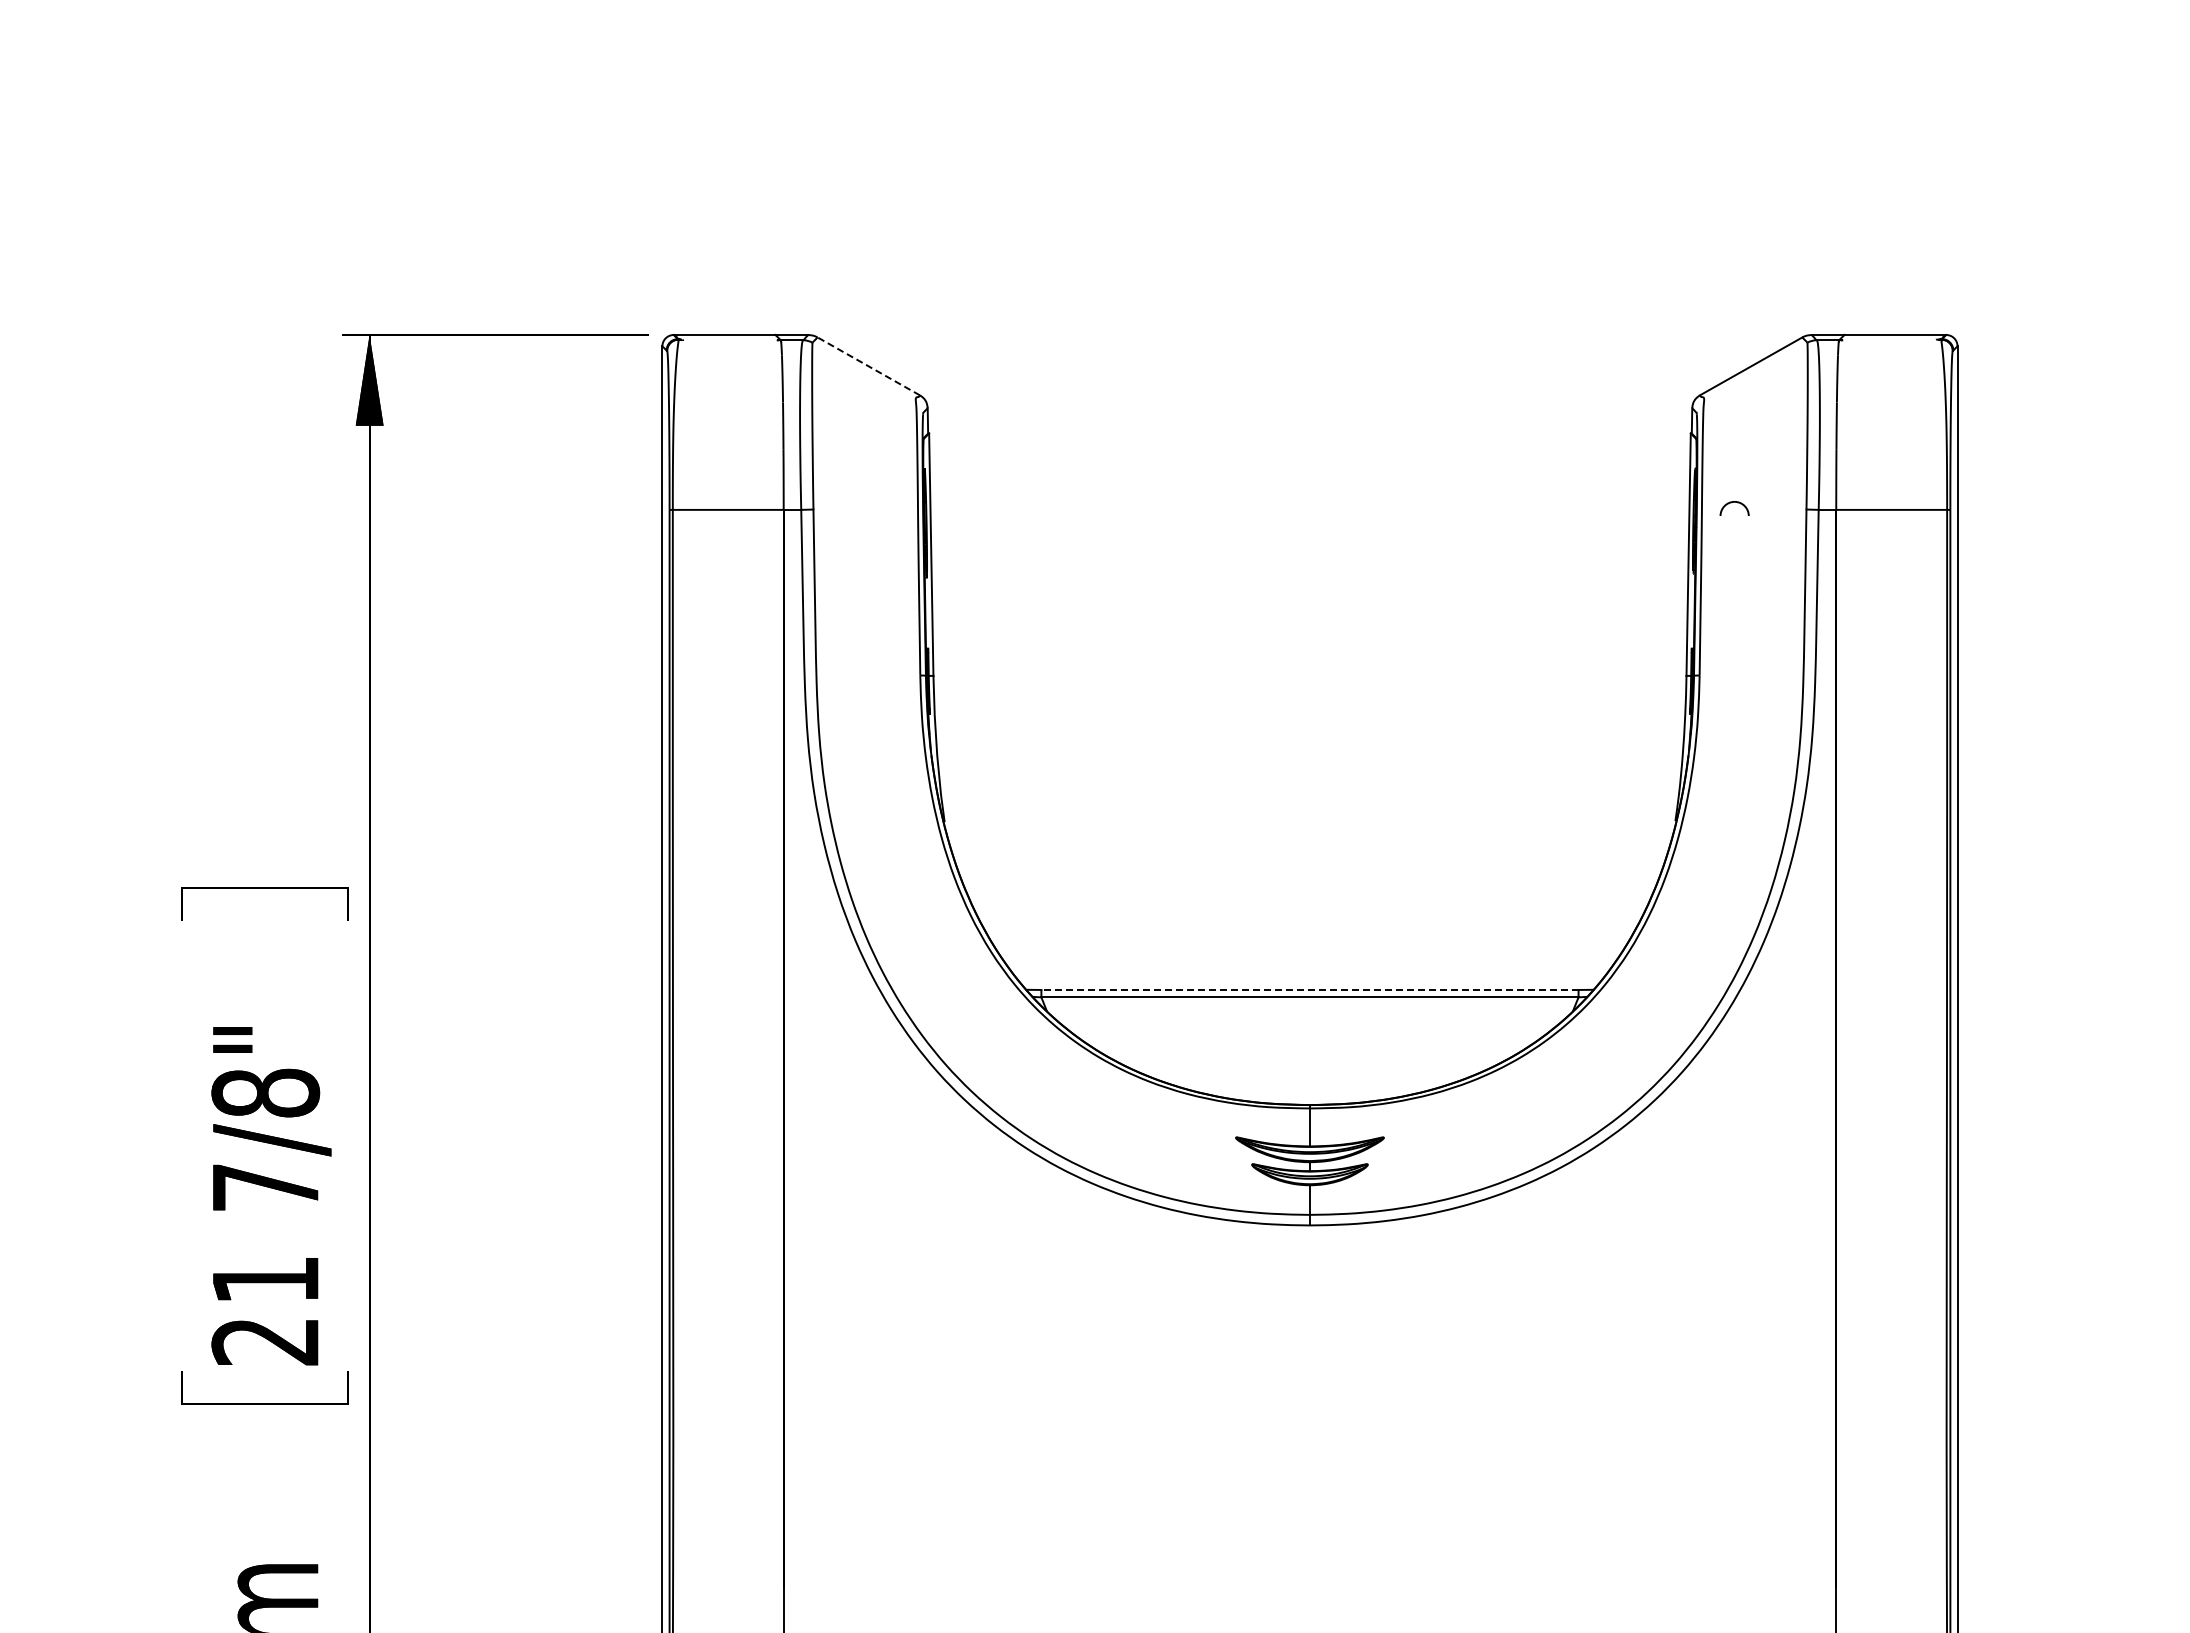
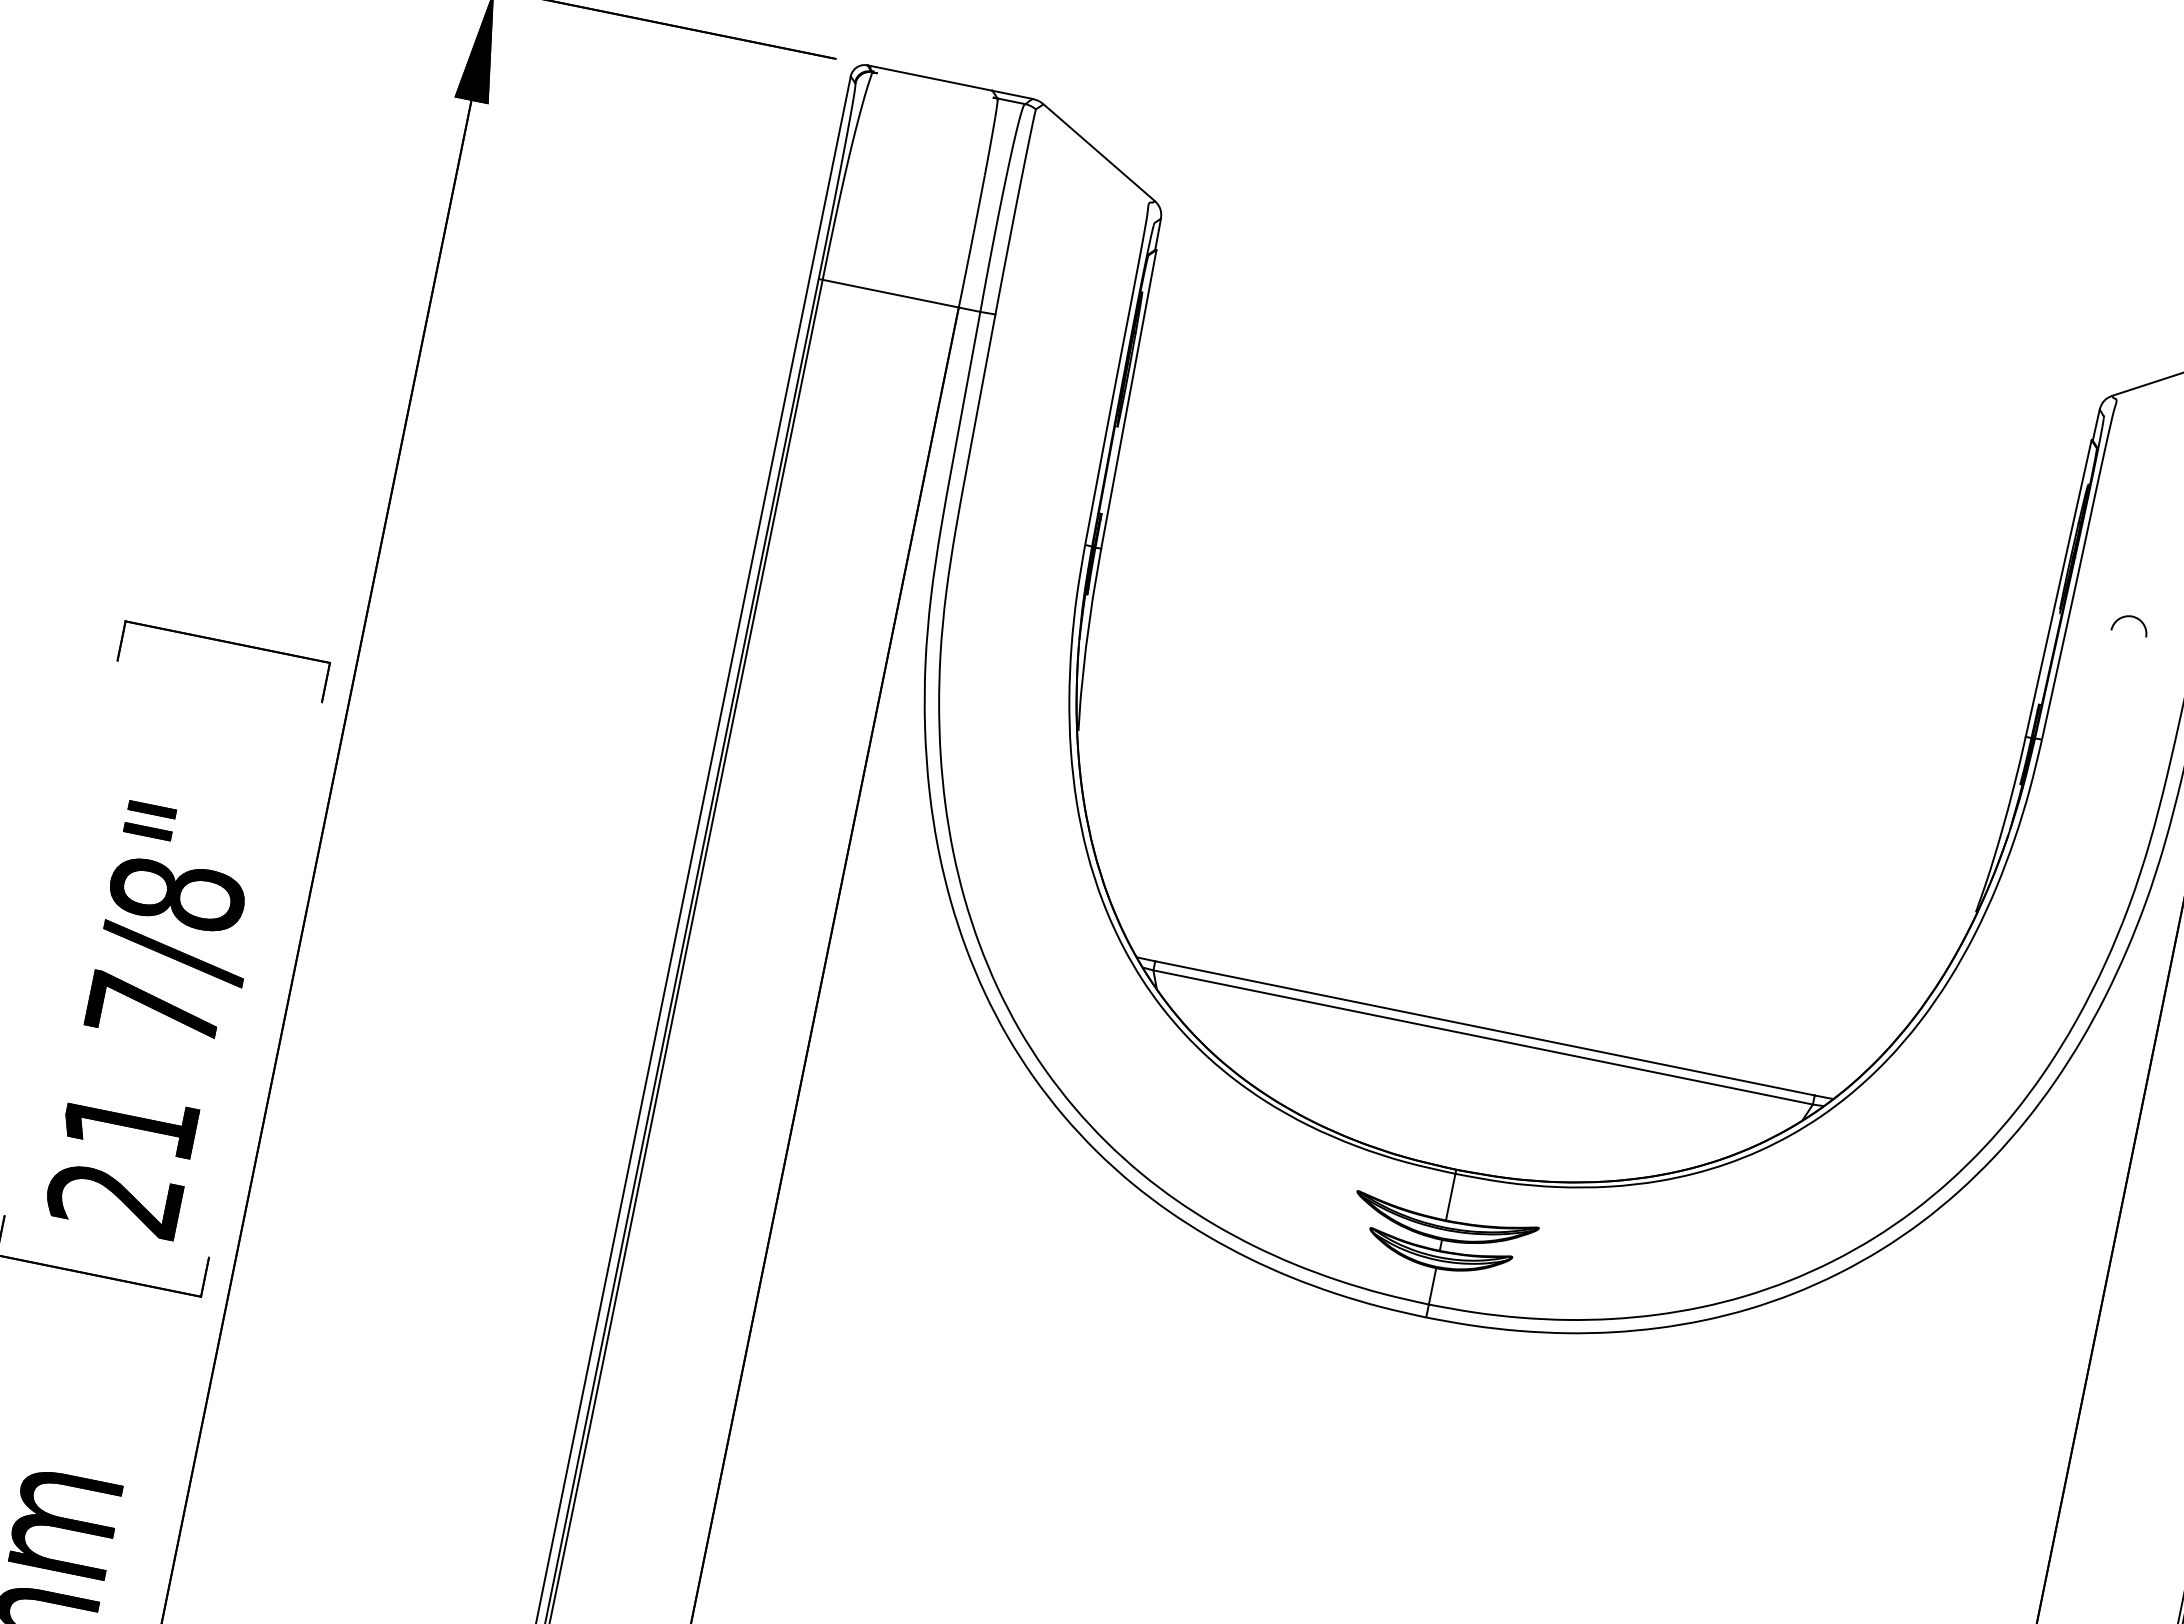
line: (868, 366) -> (1098, 152), dashed -> solid
arc: (1731, 503) -> (2127, 617), moved
line: (1309, 989) -> (1484, 1027), dashed -> solid

